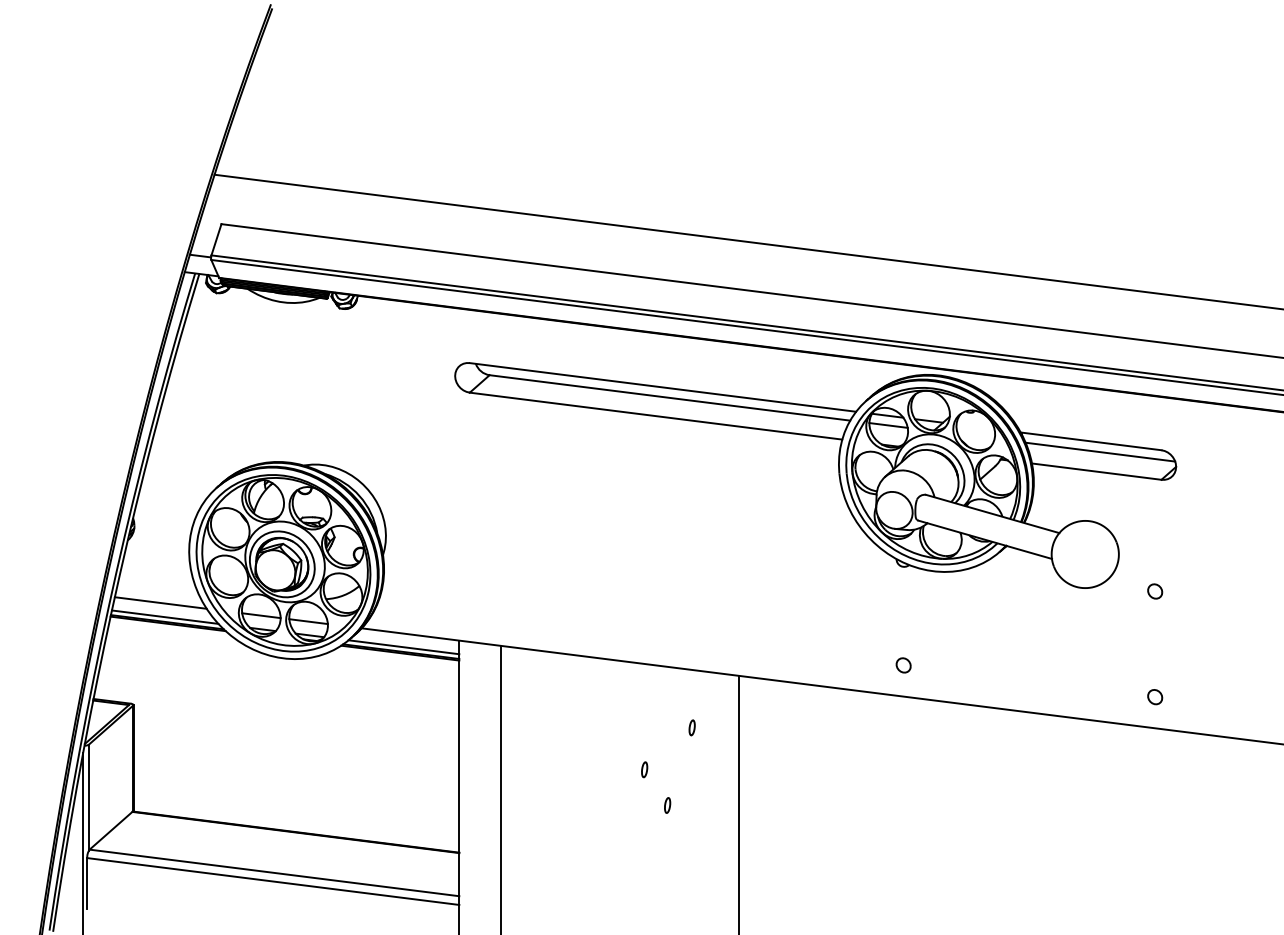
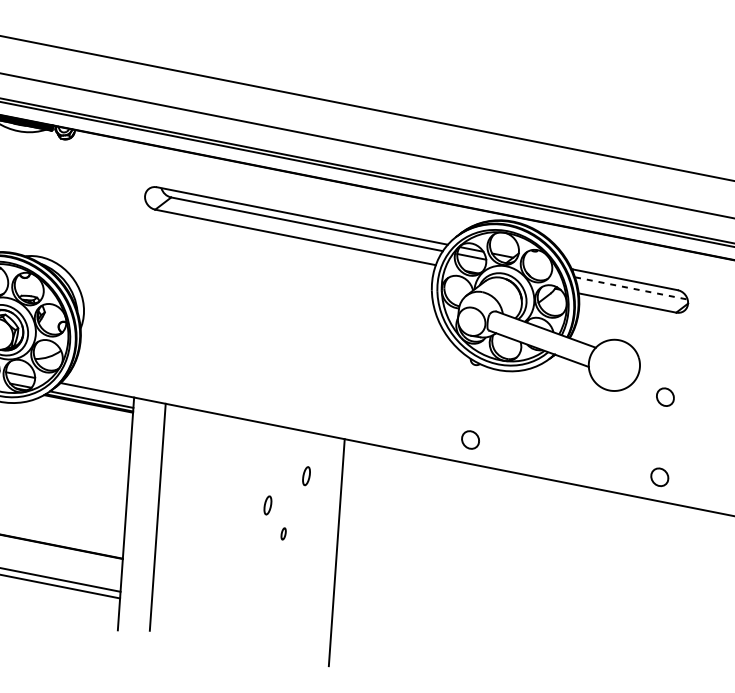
line: (1100, 452) -> (631, 288), solid -> dashed
part: (1155, 591) -> (665, 397), size x1.6
part: (903, 665) -> (470, 440), size x1.6
part: (1155, 697) -> (660, 477), size x1.6
part: (691, 727) -> (305, 475), size x1.6
part: (644, 769) -> (268, 505), size x1.6

